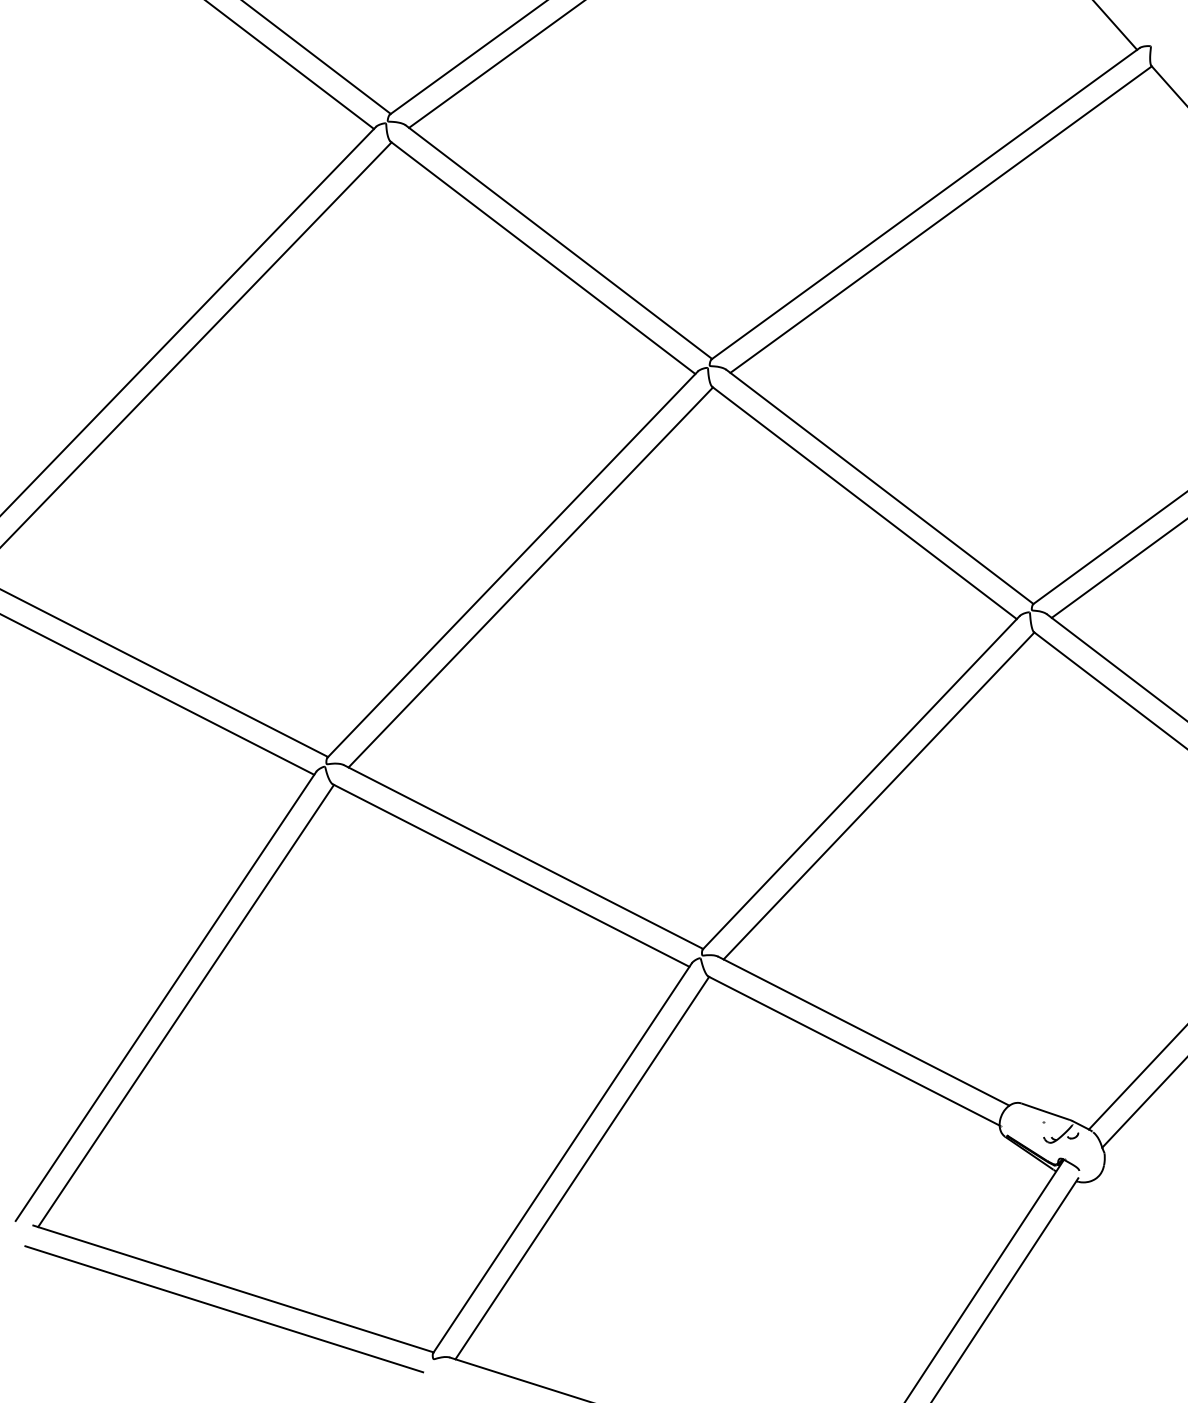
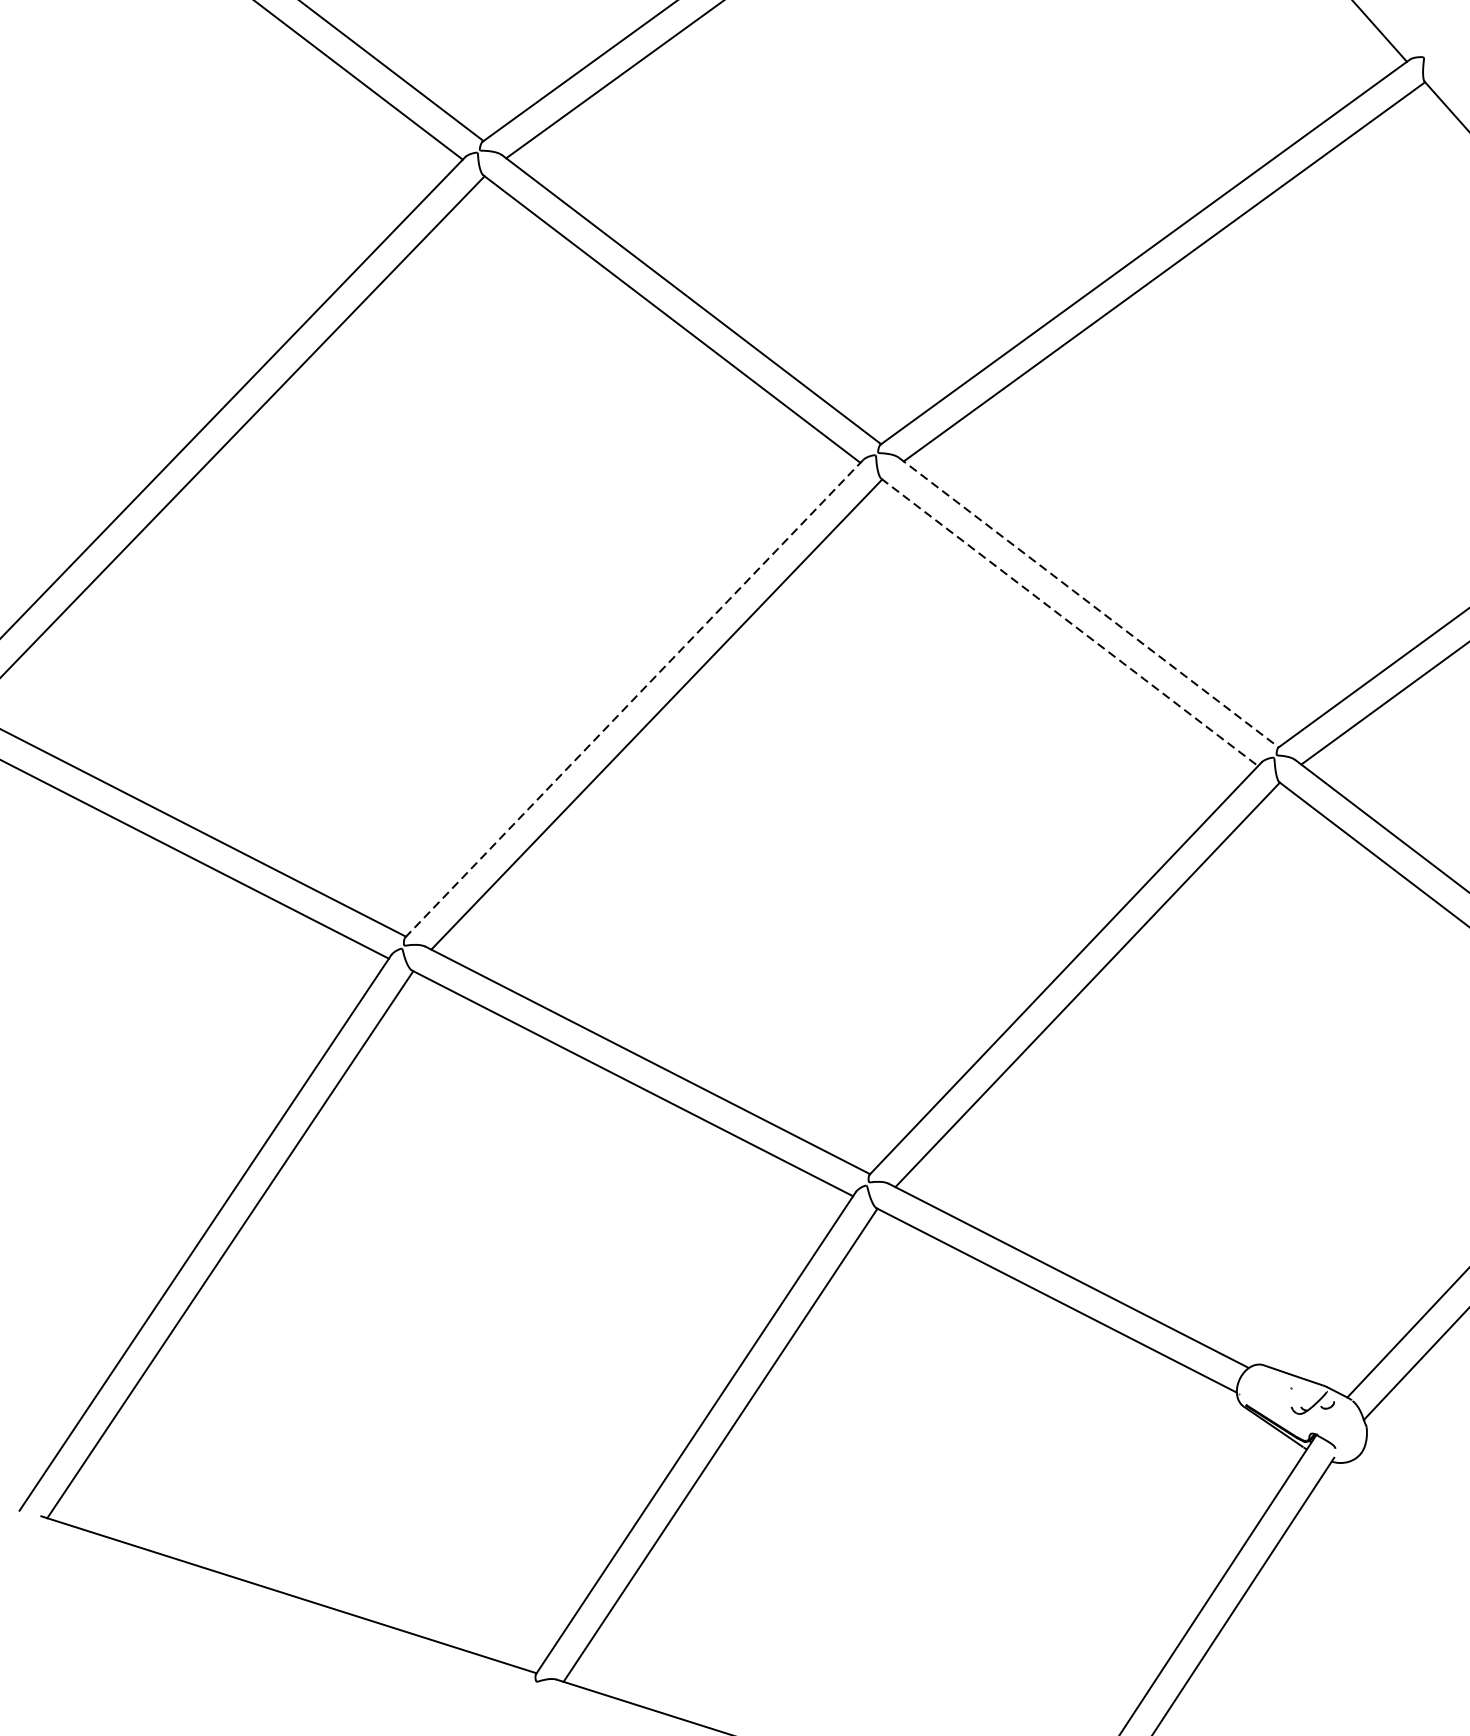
line: (880, 486) -> (1089, 602), solid -> dashed
line: (864, 502) -> (1069, 621), solid -> dashed
line: (512, 565) -> (634, 699), solid -> dashed
line: (224, 1309) -> (277, 1620), removed

